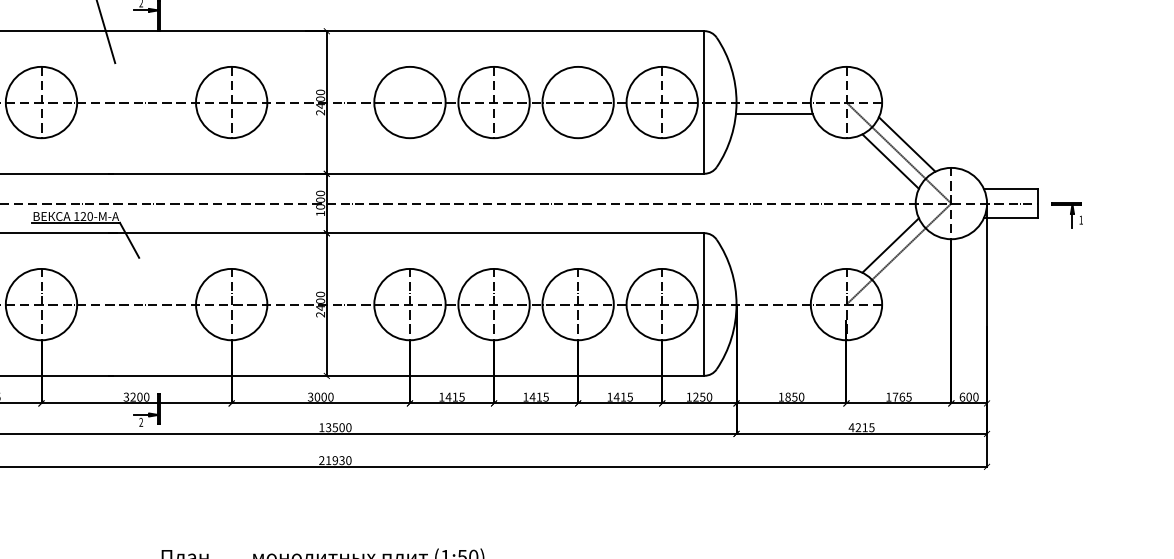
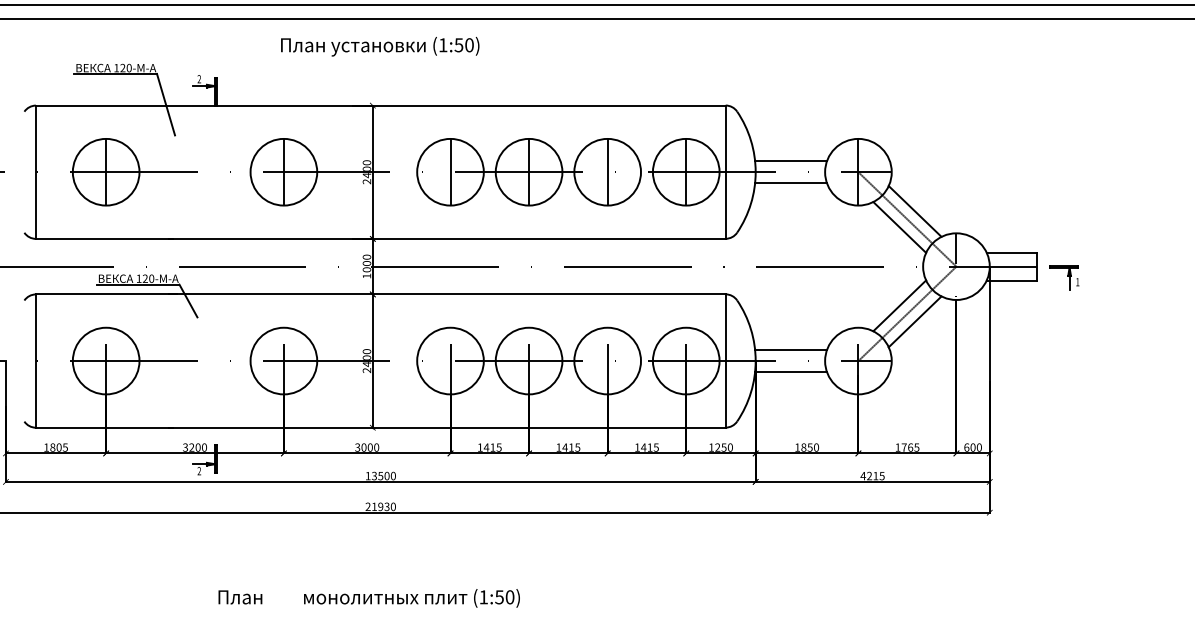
line: (774, 91) -> (791, 161), added
line: (409, 101) -> (450, 171), added
line: (577, 101) -> (607, 171), added
line: (906, 262) -> (914, 321), added
line: (774, 292) -> (791, 349), added
line: (774, 316) -> (791, 372), added

